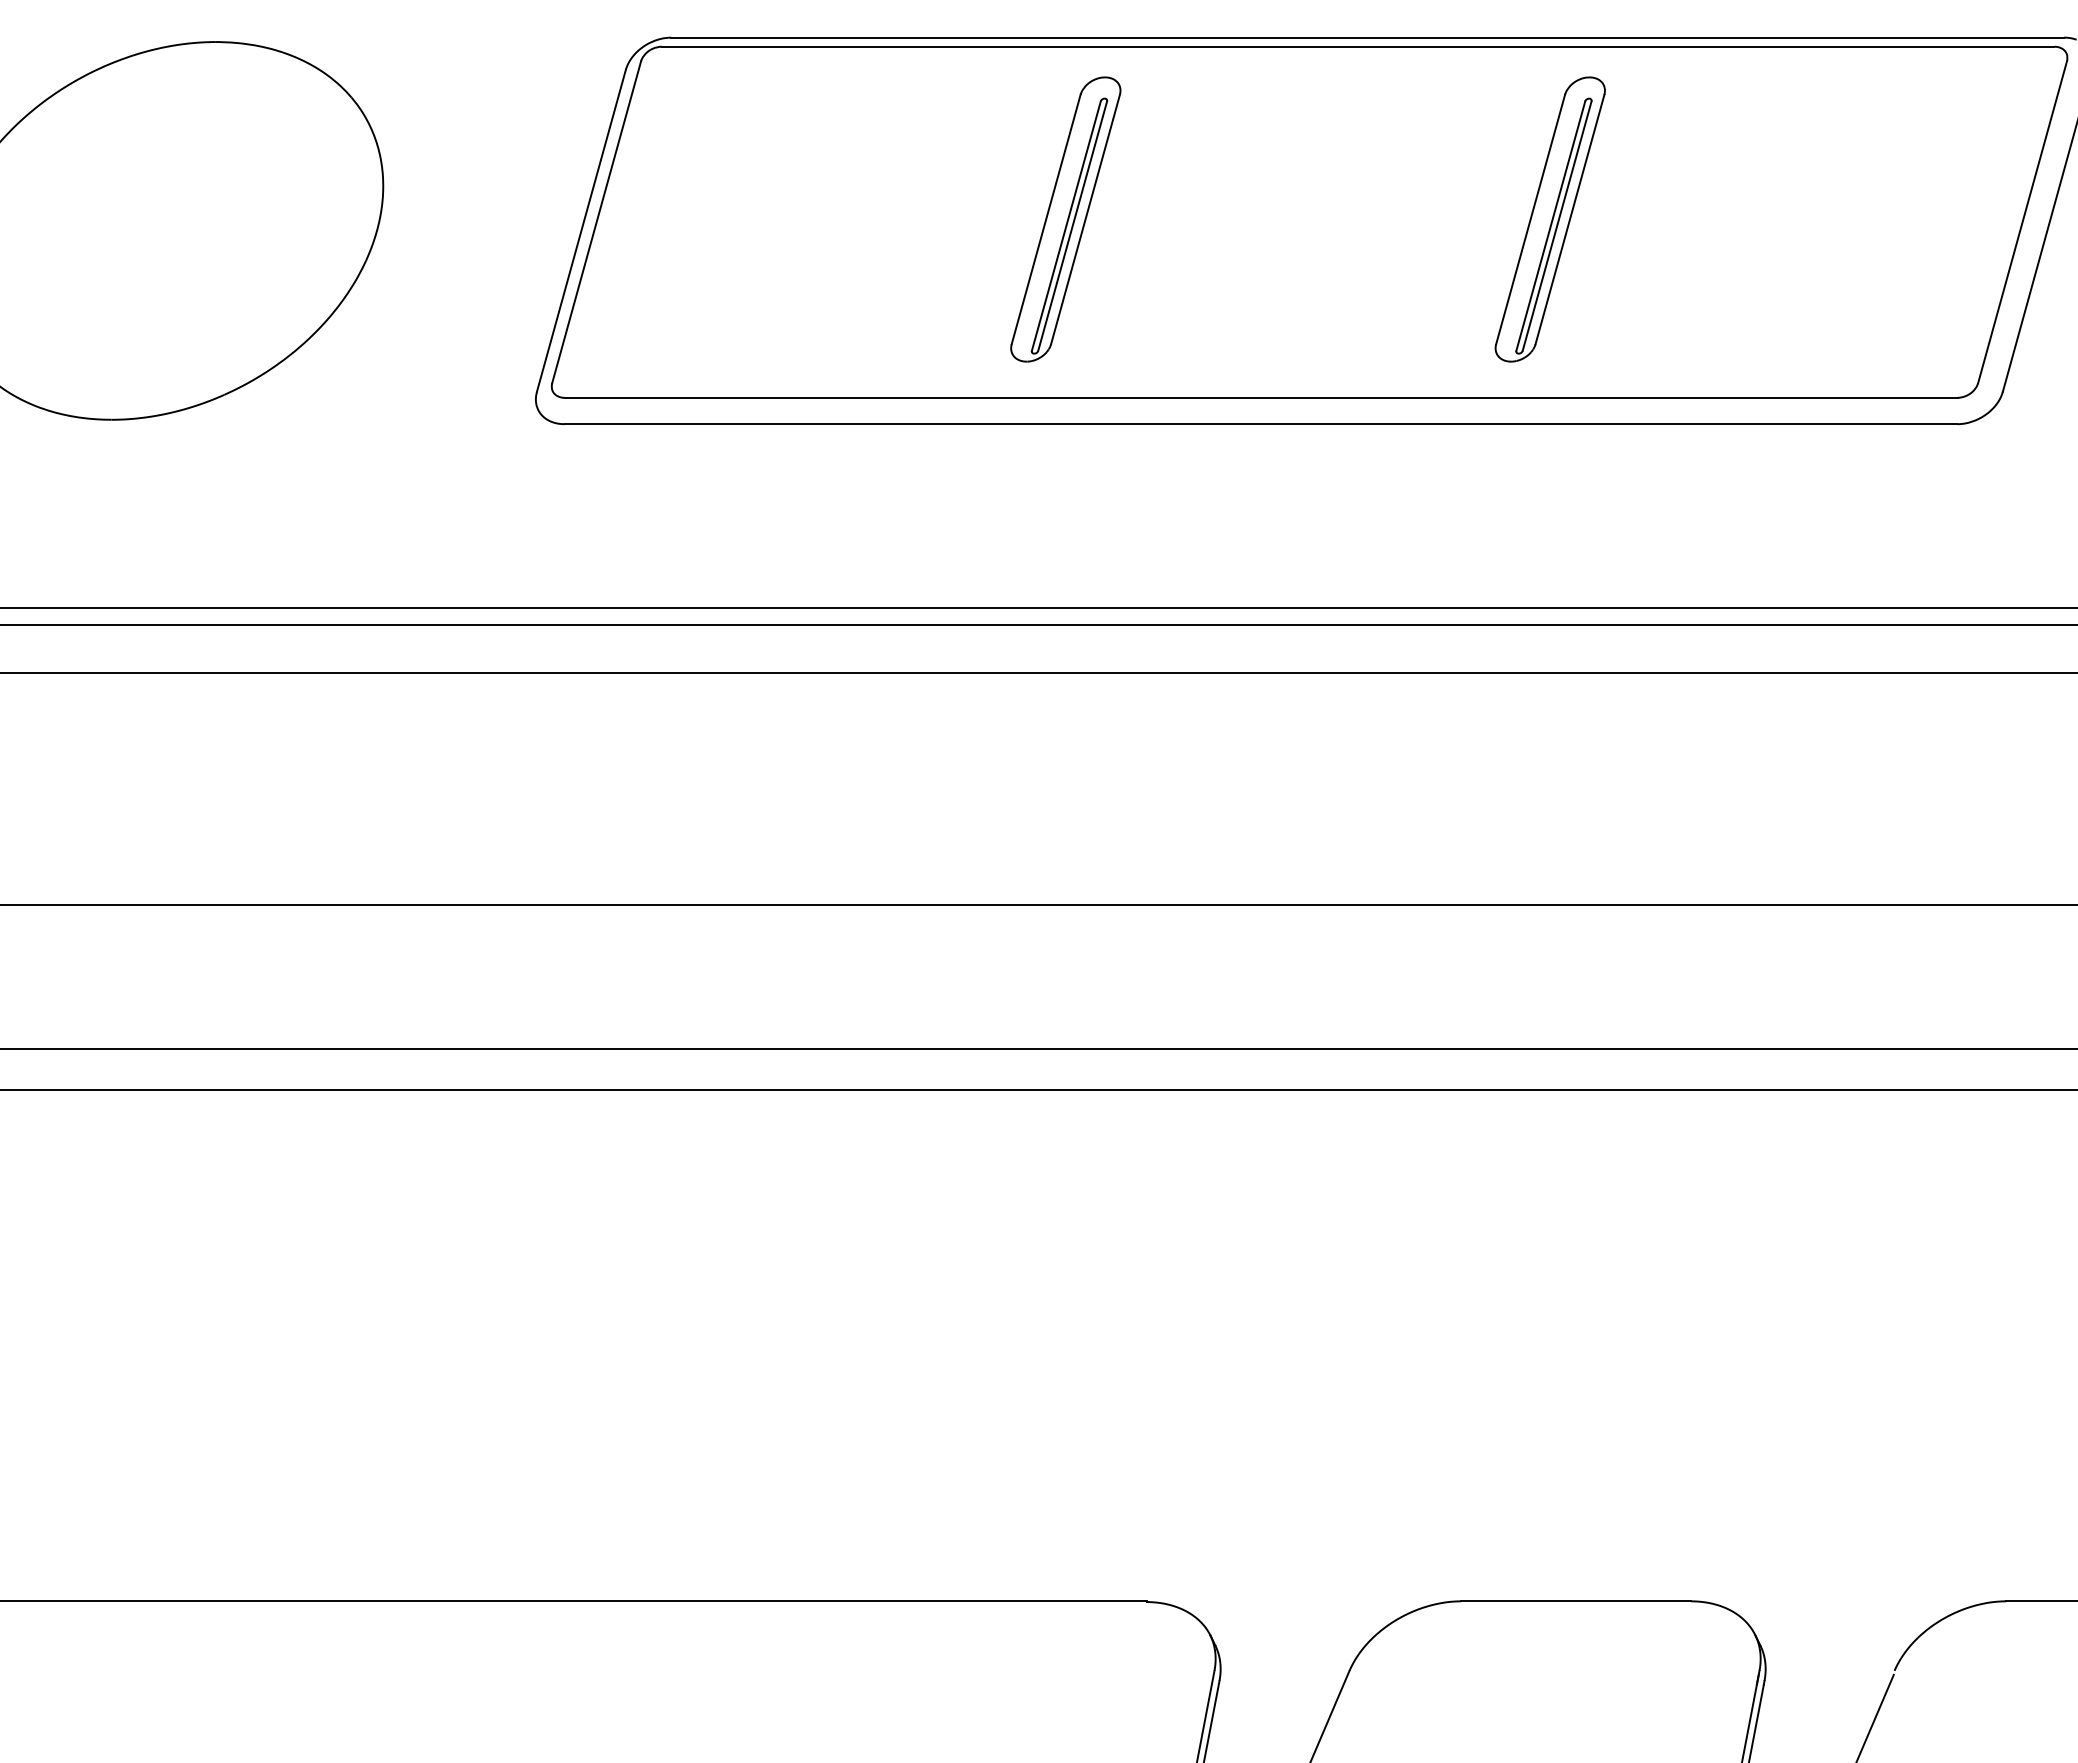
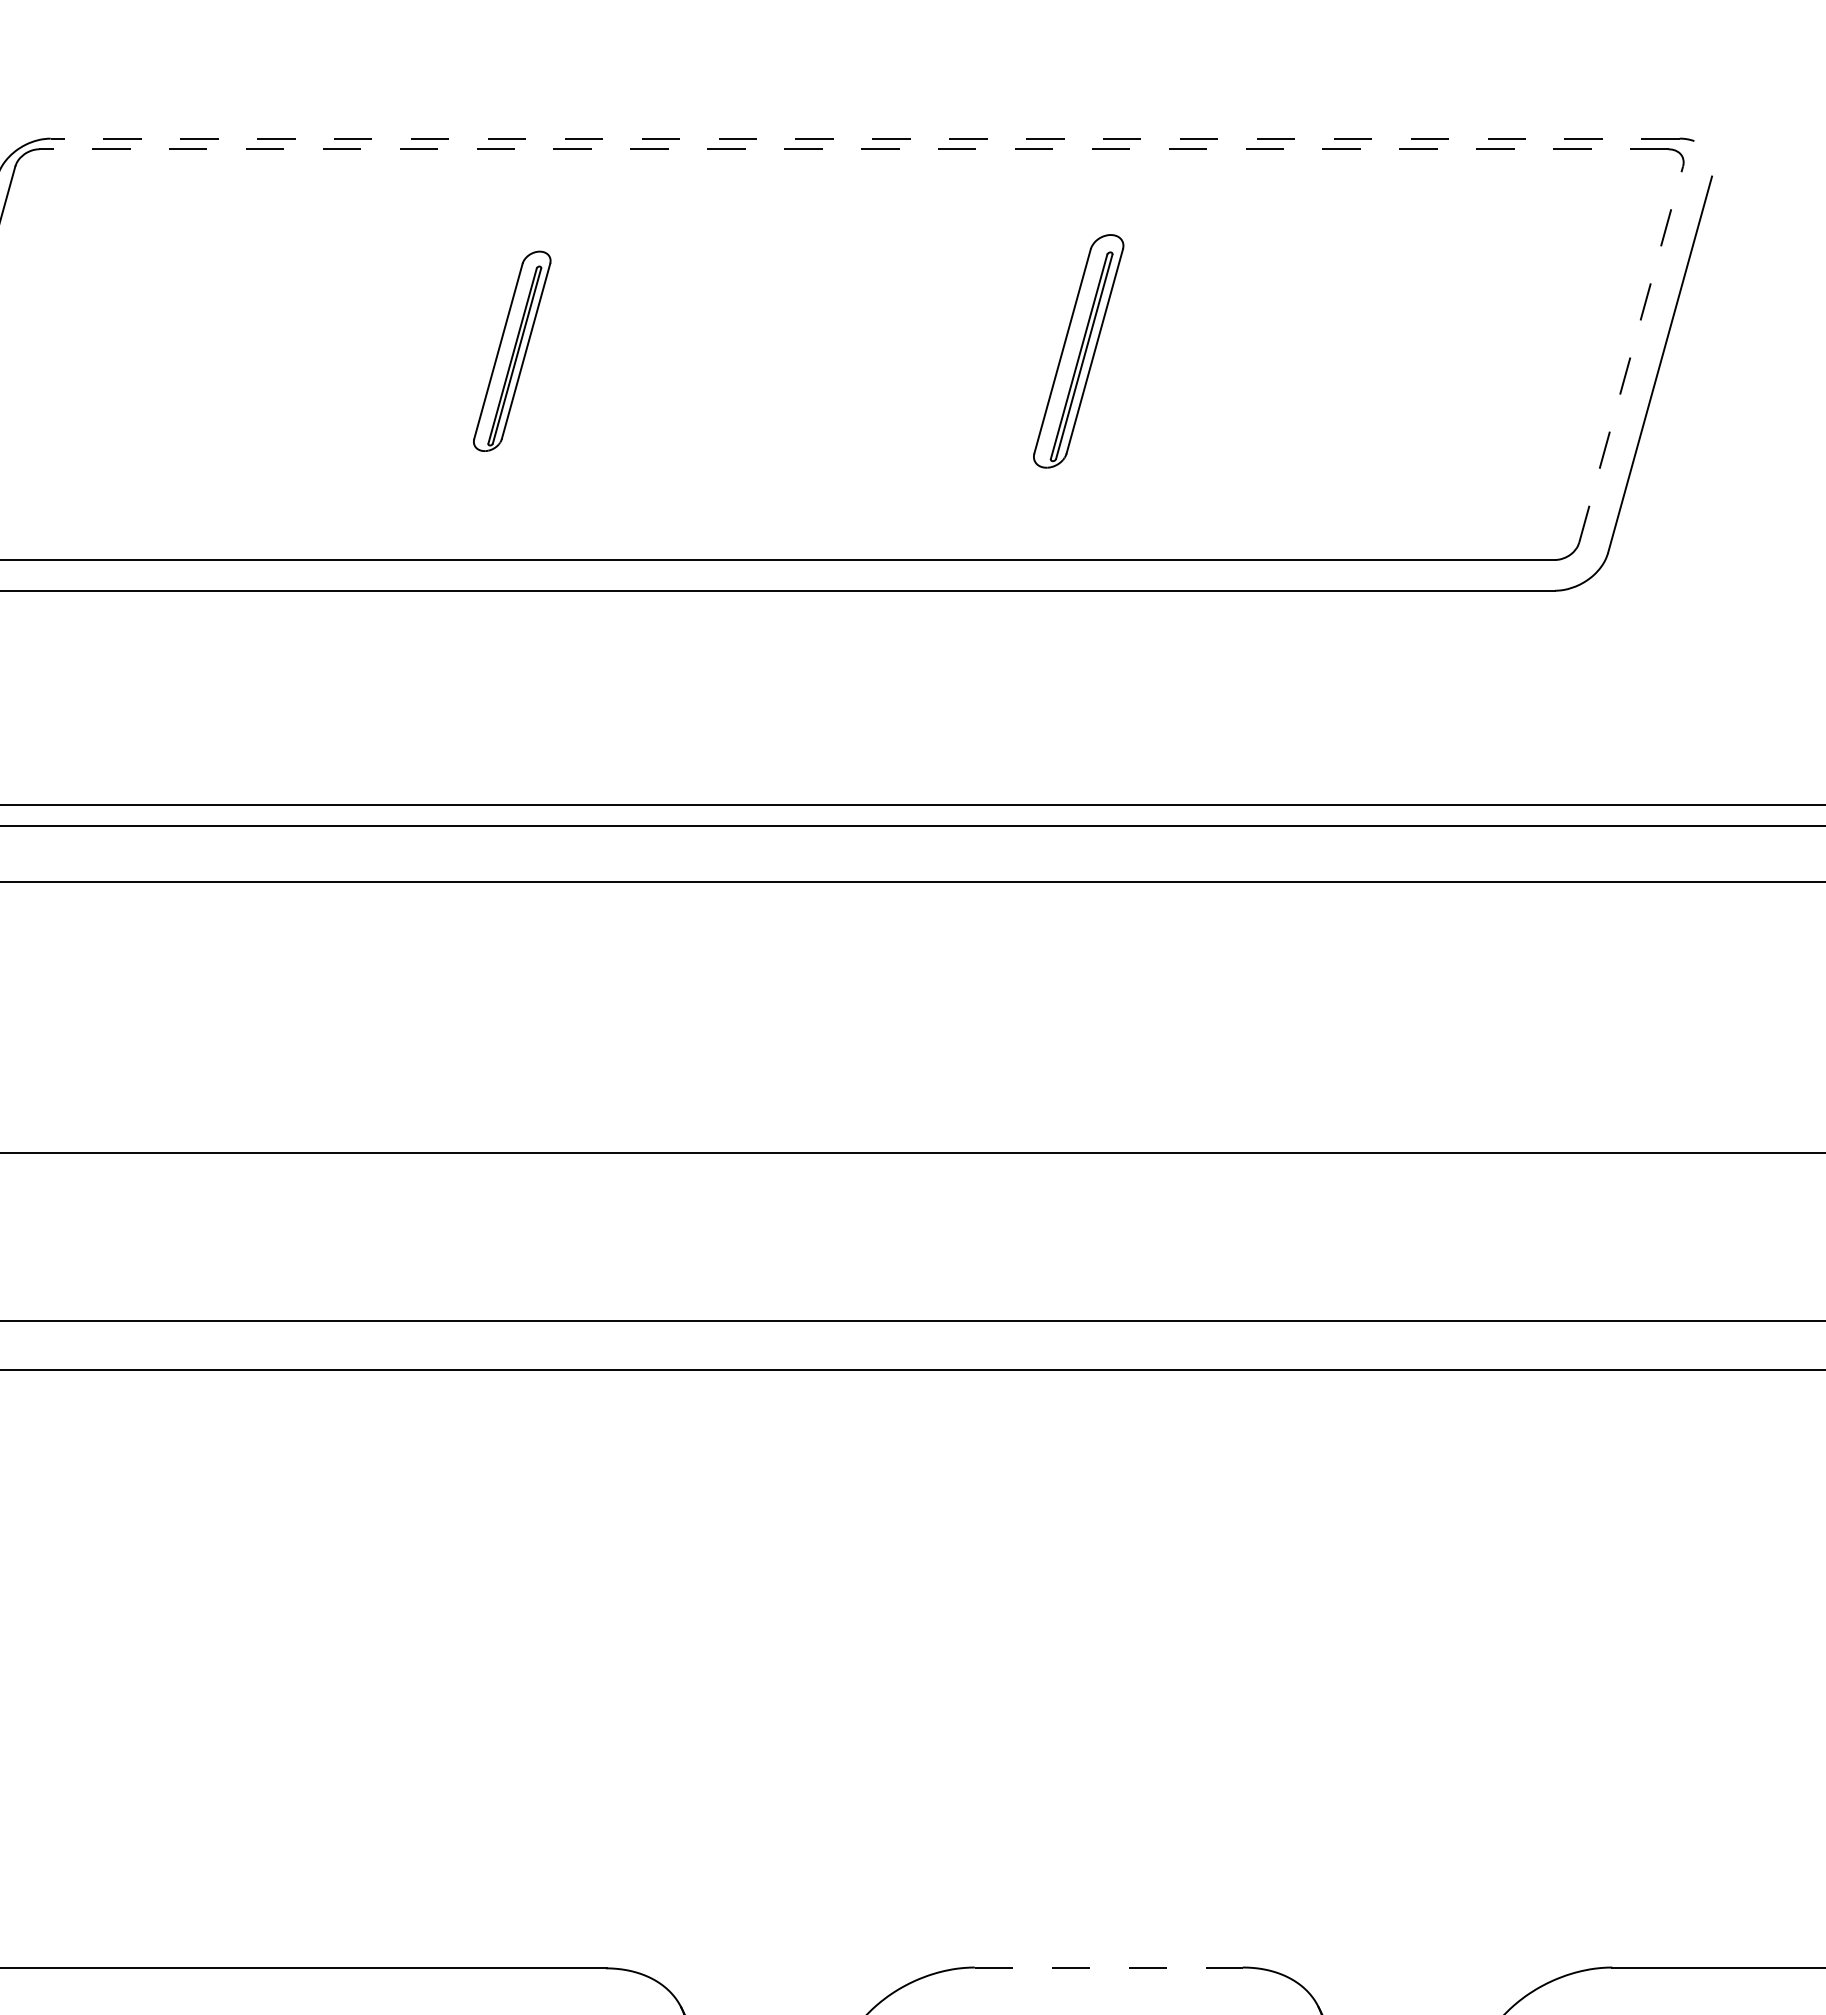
line: (1367, 37) -> (864, 138), solid -> dashed
line: (1357, 46) -> (853, 149), solid -> dashed
part: (1065, 219) -> (511, 351), size x0.6
part: (1549, 219) -> (1077, 351), size x0.7
line: (2022, 222) -> (1631, 354), solid -> dashed
line: (1576, 1601) -> (1109, 1967), solid -> dashed

